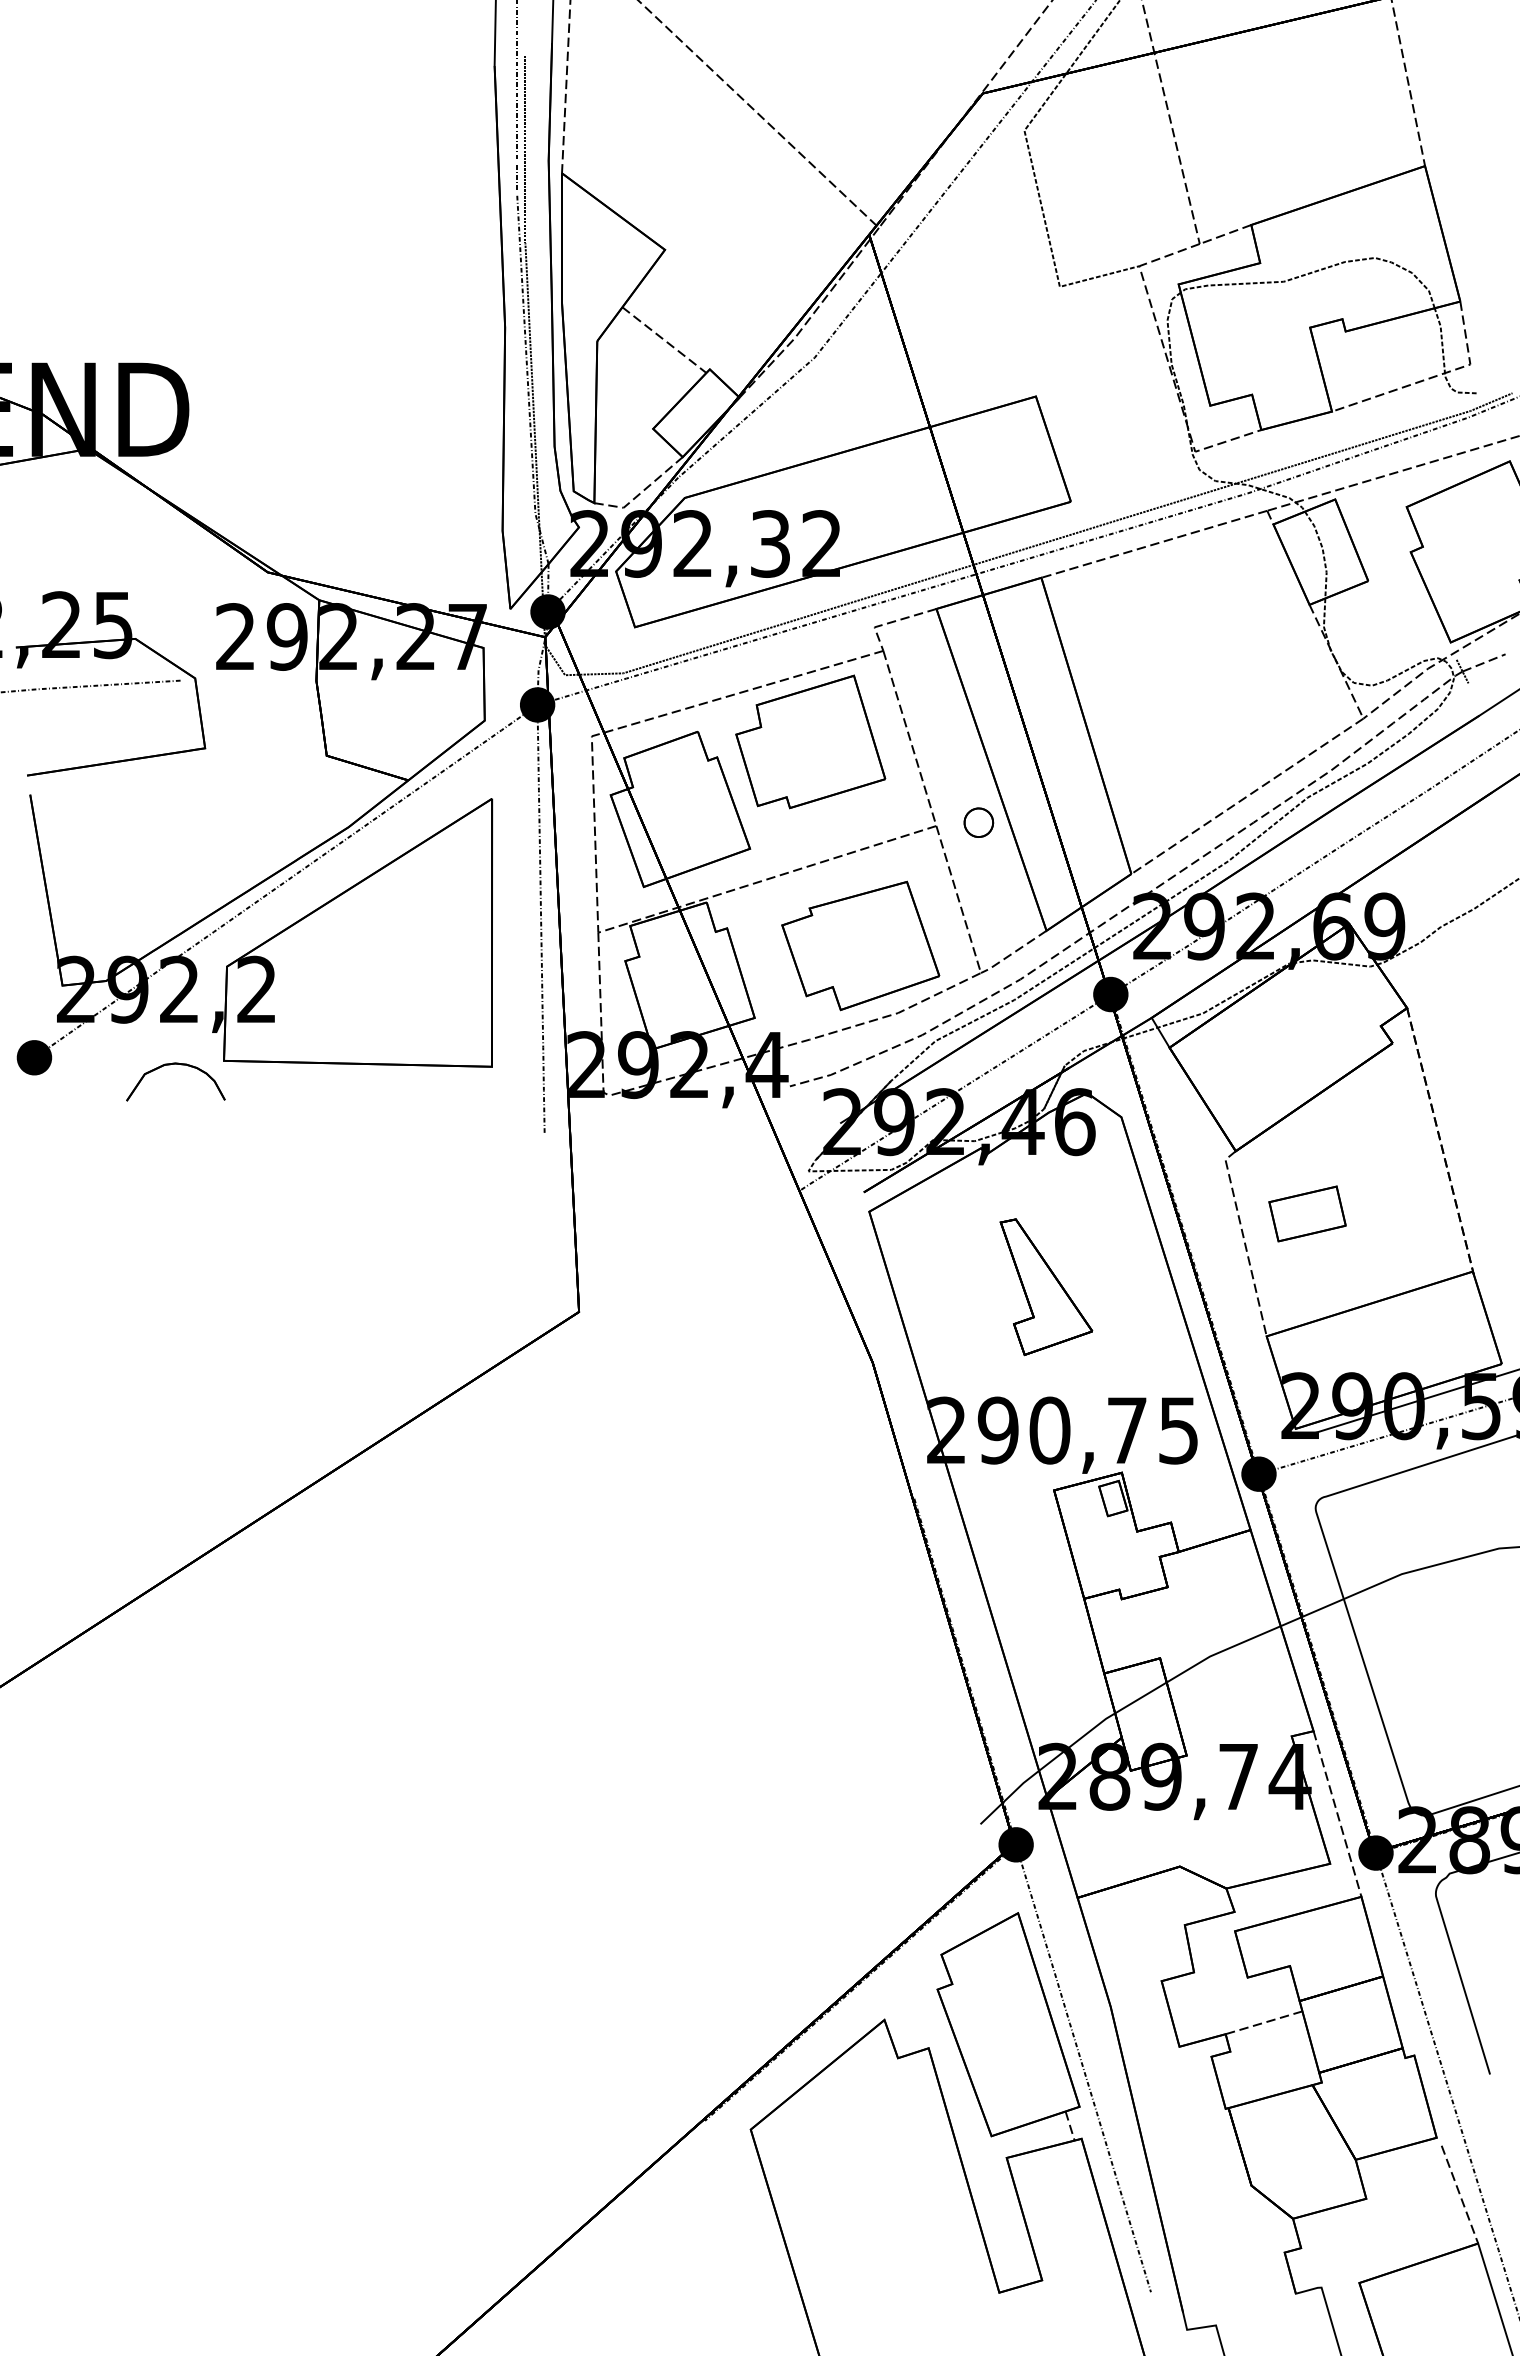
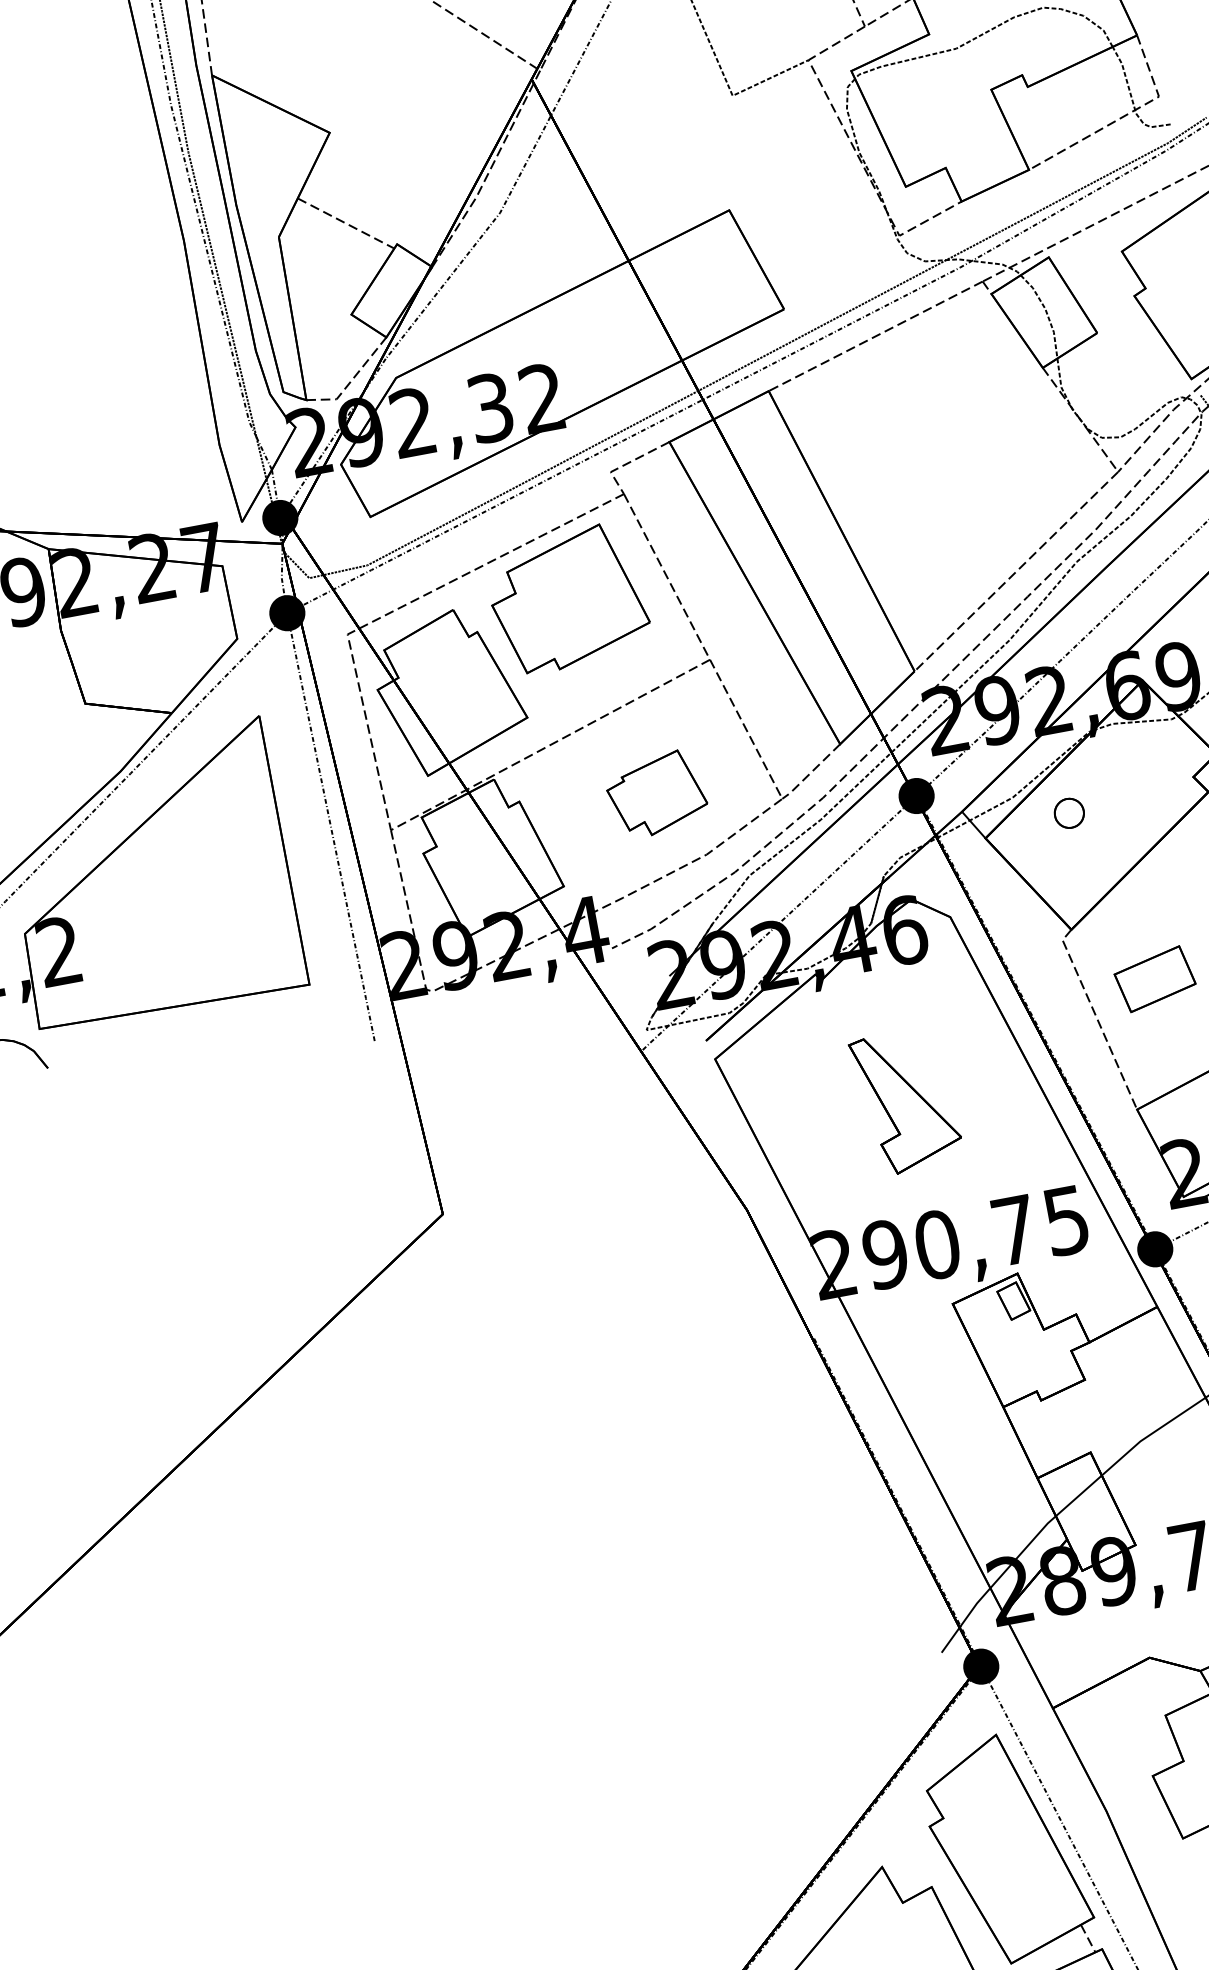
part: (978, 822) -> (1068, 813), moved
part: (860, 945) -> (656, 793), size x0.6

